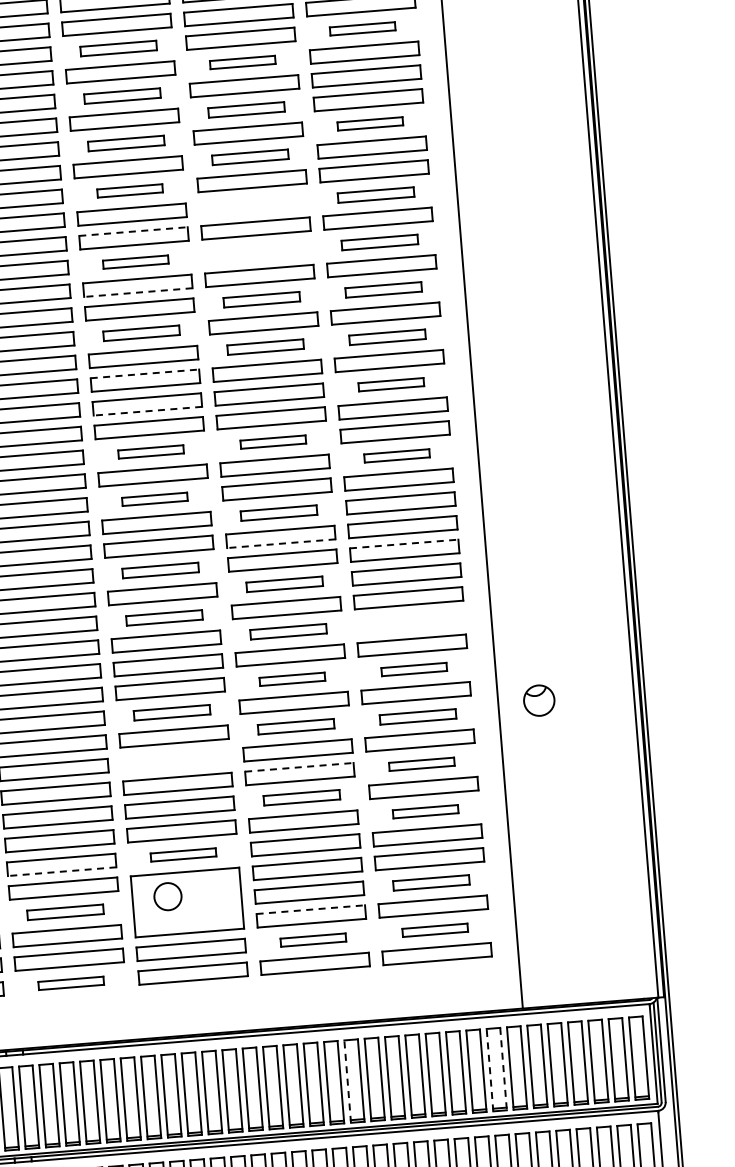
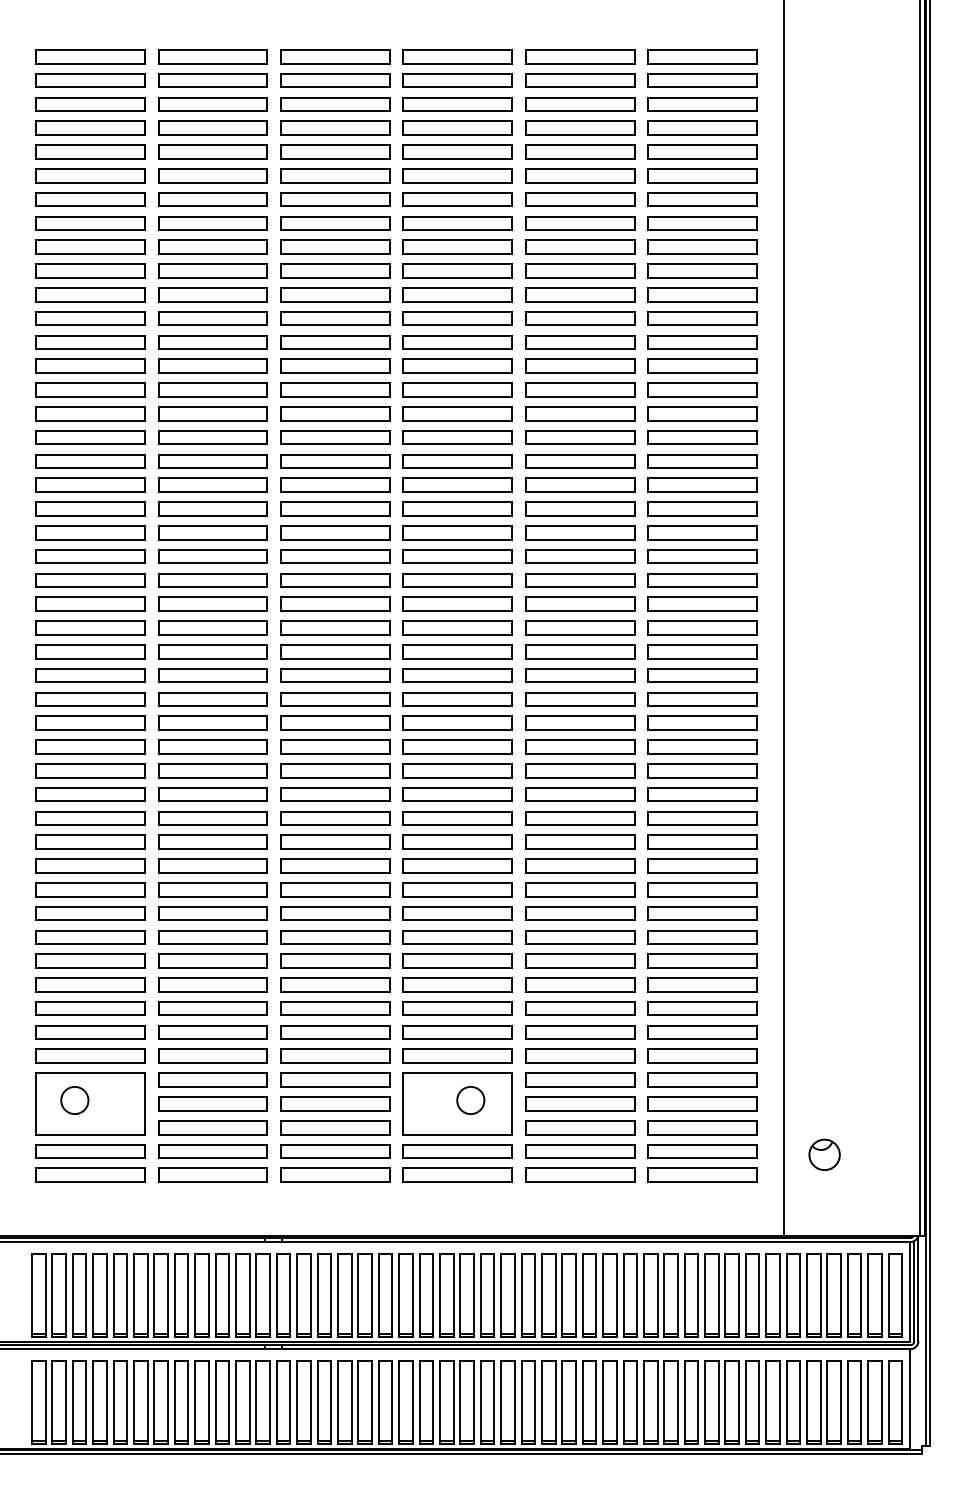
part: (362, 28) -> (702, 246), size x1.67
part: (118, 47) -> (457, 246), size x1.43
part: (242, 61) -> (580, 270), size x1.67
part: (122, 95) -> (457, 294), size x1.43
part: (246, 109) -> (580, 318), size x1.43
part: (370, 123) -> (702, 342), size x1.67
part: (126, 143) -> (457, 342), size x1.43
part: (250, 156) -> (580, 365), size x1.43
part: (129, 190) -> (457, 389), size x1.67
part: (376, 194) -> (702, 413), size x1.43
part: (254, 204) -> (580, 413), added
line: (134, 231) -> (458, 430), dashed -> solid
part: (379, 242) -> (702, 461), size x1.43
part: (258, 252) -> (580, 461), added
part: (135, 262) -> (457, 461), size x1.67
part: (383, 289) -> (702, 508), size x1.43
line: (138, 292) -> (457, 491), dashed -> solid
part: (262, 299) -> (580, 508), size x1.43
part: (141, 332) -> (457, 532), size x1.43
part: (387, 337) -> (702, 556), size x1.43
part: (265, 347) -> (580, 556), size x1.43
line: (145, 373) -> (458, 573), dashed -> solid
part: (391, 384) -> (702, 603), size x1.67
line: (147, 410) -> (457, 610), dashed -> solid
part: (273, 441) -> (580, 651), size x1.67
part: (150, 451) -> (457, 651), size x1.67
part: (397, 455) -> (702, 675), size x1.67
part: (154, 499) -> (457, 699), size x1.67
part: (279, 512) -> (580, 722), size x1.43
line: (280, 543) -> (579, 753), dashed -> solid
line: (405, 543) -> (703, 763), dashed -> solid
part: (160, 570) -> (457, 770), size x1.43
part: (284, 584) -> (580, 794), size x1.43
part: (164, 618) -> (457, 818), size x1.43
part: (410, 621) -> (702, 841), added
part: (288, 631) -> (580, 841), size x1.43
part: (414, 669) -> (702, 889), size x1.67
part: (292, 678) -> (580, 889), size x1.67
part: (539, 700) -> (824, 1154), moved
part: (171, 712) -> (457, 913), size x1.43
part: (418, 717) -> (702, 937), size x1.43
part: (296, 726) -> (580, 937), size x1.43
part: (175, 759) -> (457, 960), added
part: (421, 763) -> (702, 984), size x1.67
line: (299, 767) -> (580, 978), dashed -> solid
part: (302, 797) -> (580, 1008), size x1.43
part: (425, 811) -> (702, 1032), size x1.67
part: (183, 854) -> (457, 1055), size x1.67
line: (61, 872) -> (334, 1063), dashed -> solid
part: (431, 882) -> (702, 1103), size x1.43
circle: (167, 896) -> (470, 1100), moved
line: (311, 909) -> (580, 1120), dashed -> solid
part: (65, 911) -> (335, 1103), size x1.43
part: (435, 930) -> (702, 1151), size x1.67
part: (313, 940) -> (580, 1151), size x1.67
part: (71, 982) -> (335, 1174), size x1.67
line: (489, 1069) -> (745, 1294), dashed -> solid
line: (503, 1069) -> (759, 1295), dashed -> solid
line: (348, 1080) -> (603, 1294), dashed -> solid

